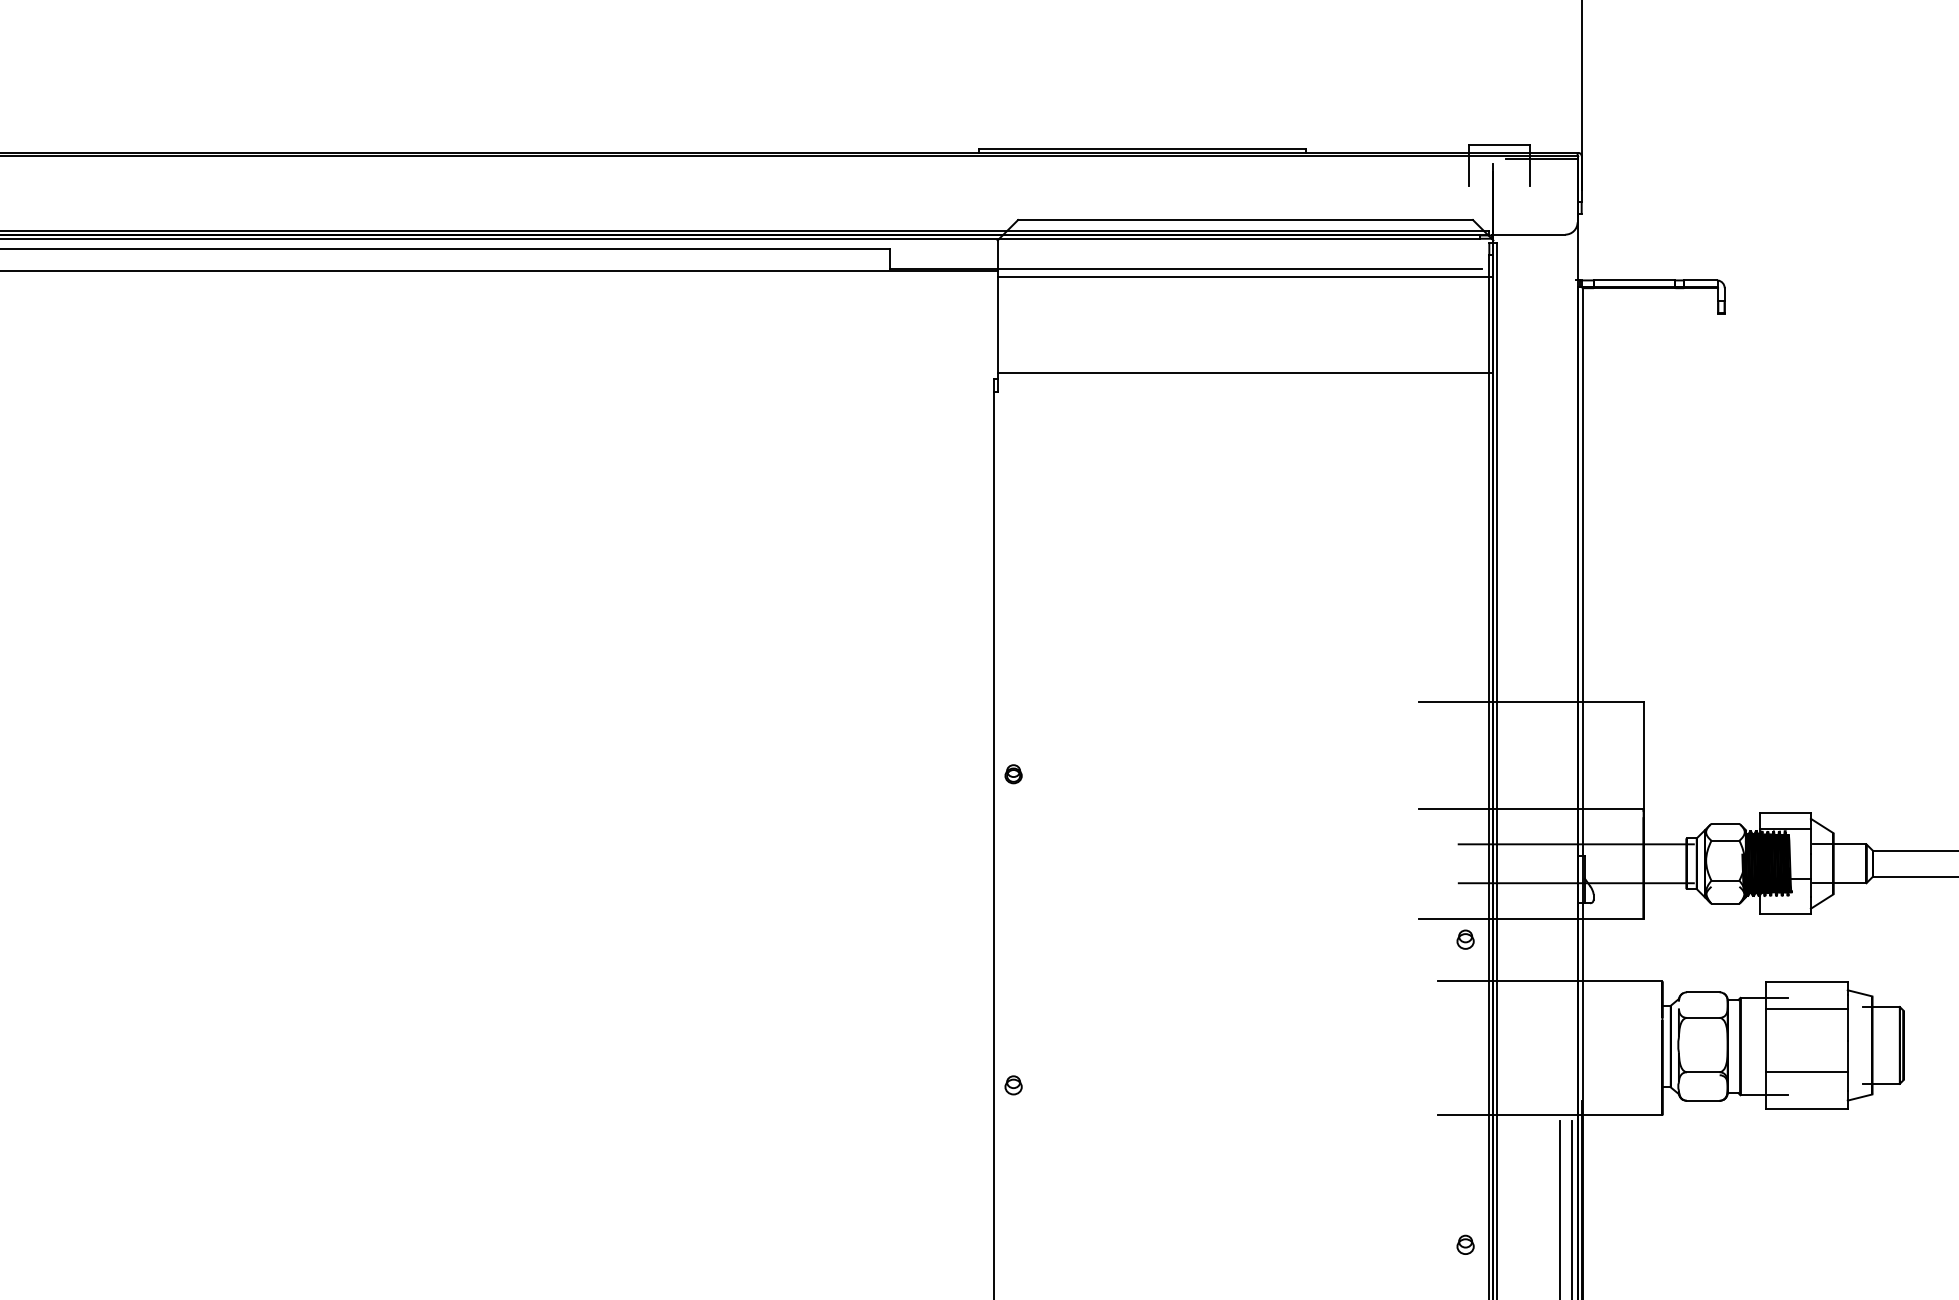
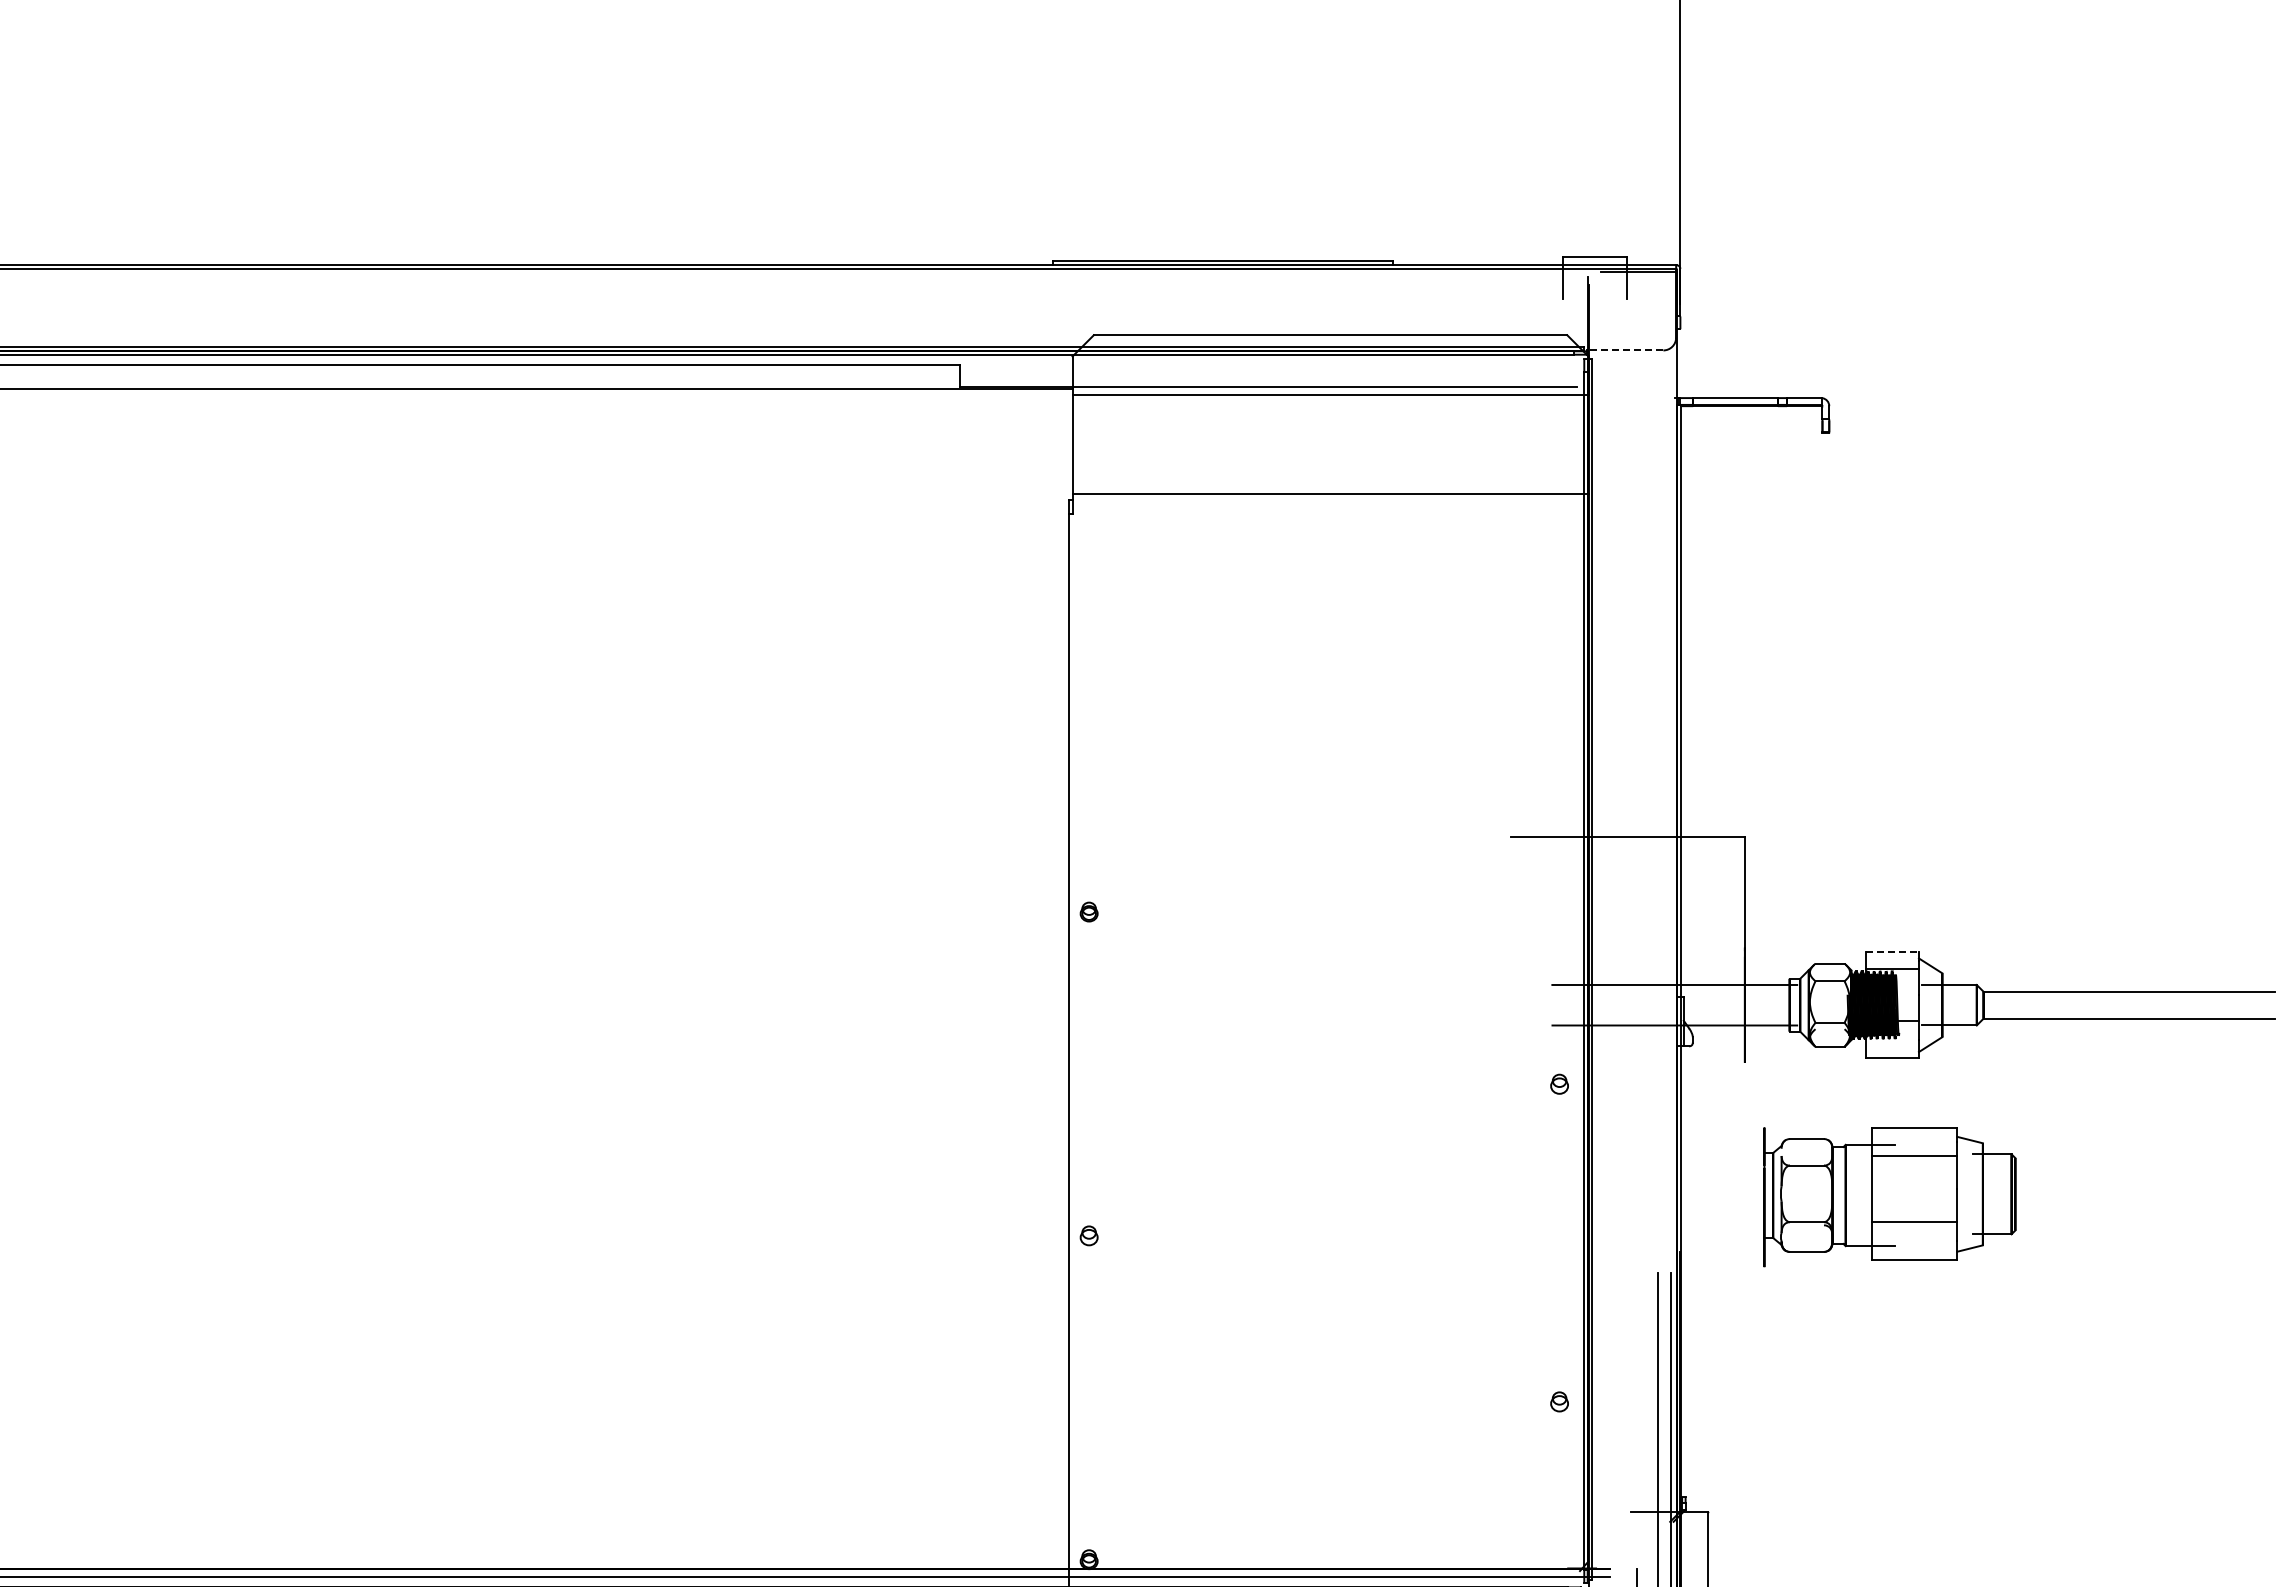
line: (1527, 234) -> (1624, 350), solid -> dashed
line: (1530, 808) -> (1627, 947), removed
line: (1785, 813) -> (1892, 952), solid -> dashed
line: (1530, 918) -> (1627, 1062), removed
line: (1550, 981) -> (1647, 1127), removed
line: (1550, 1114) -> (1647, 1266), removed

